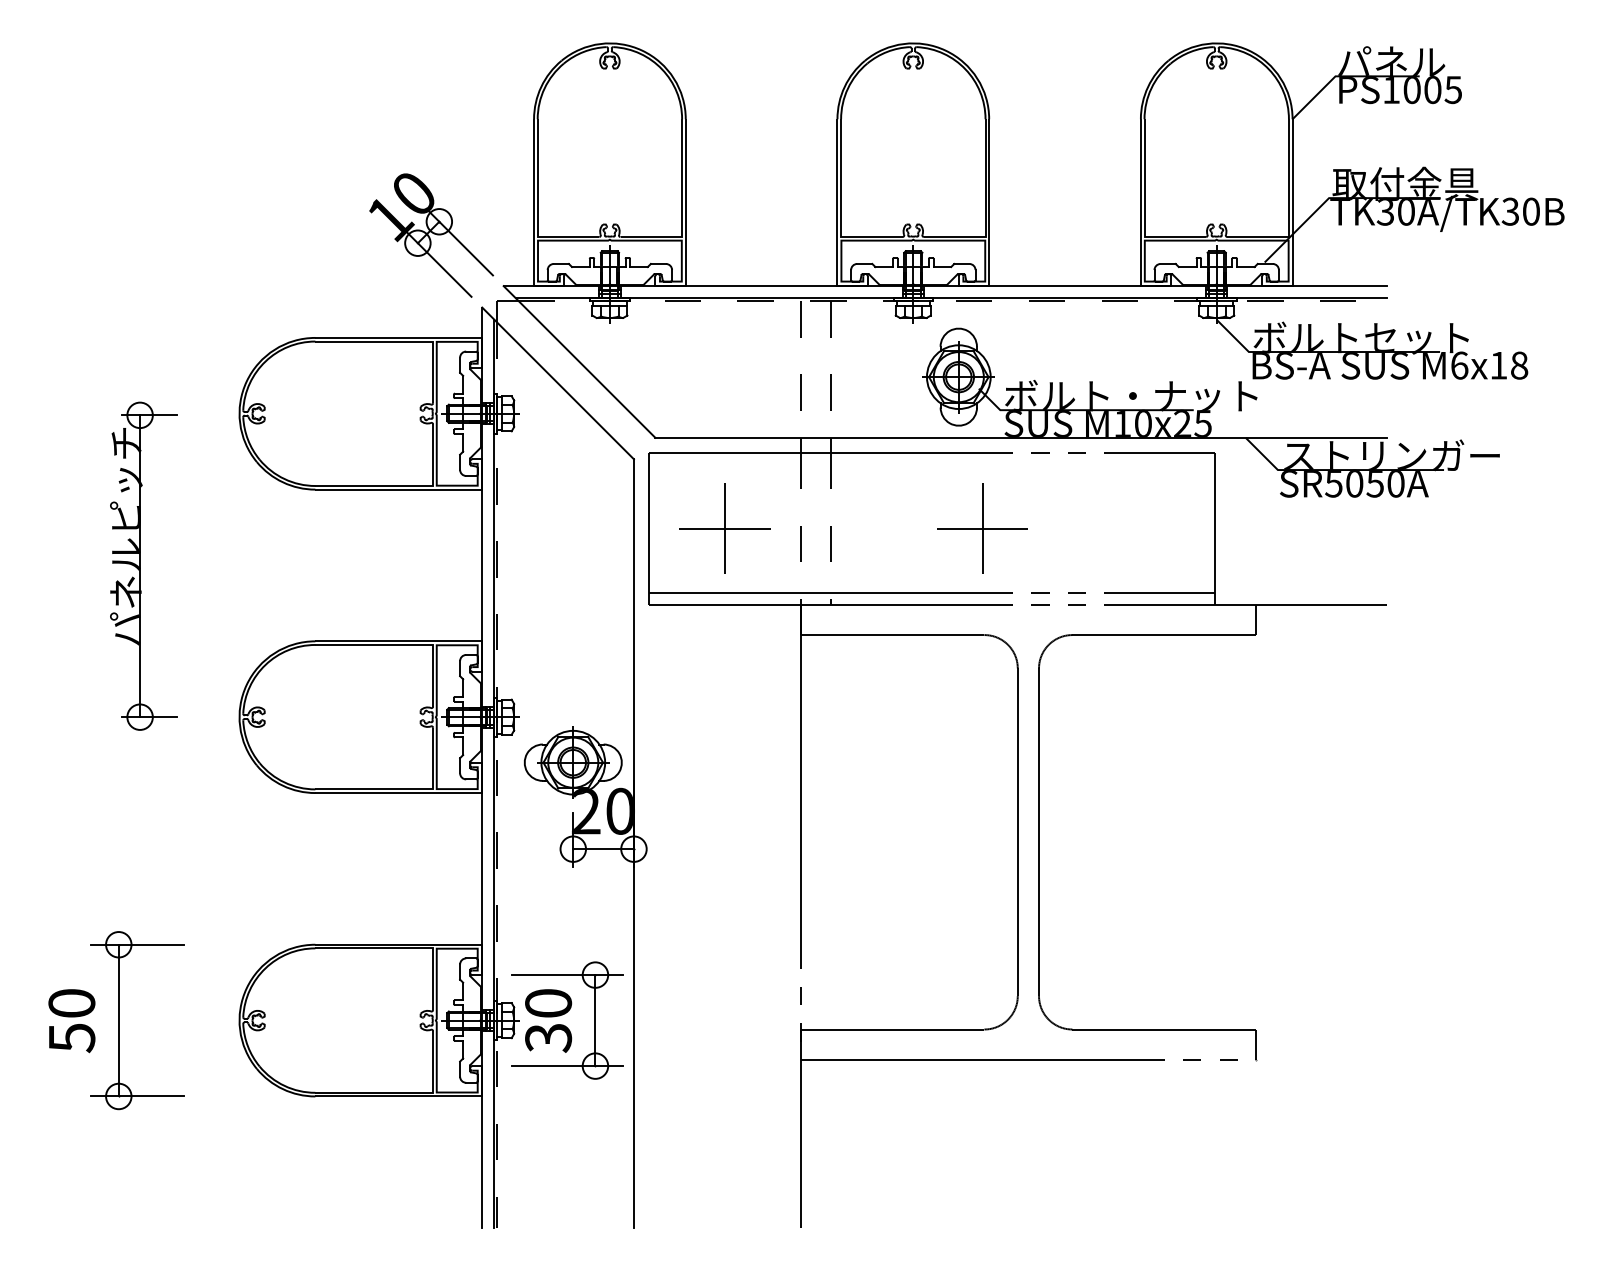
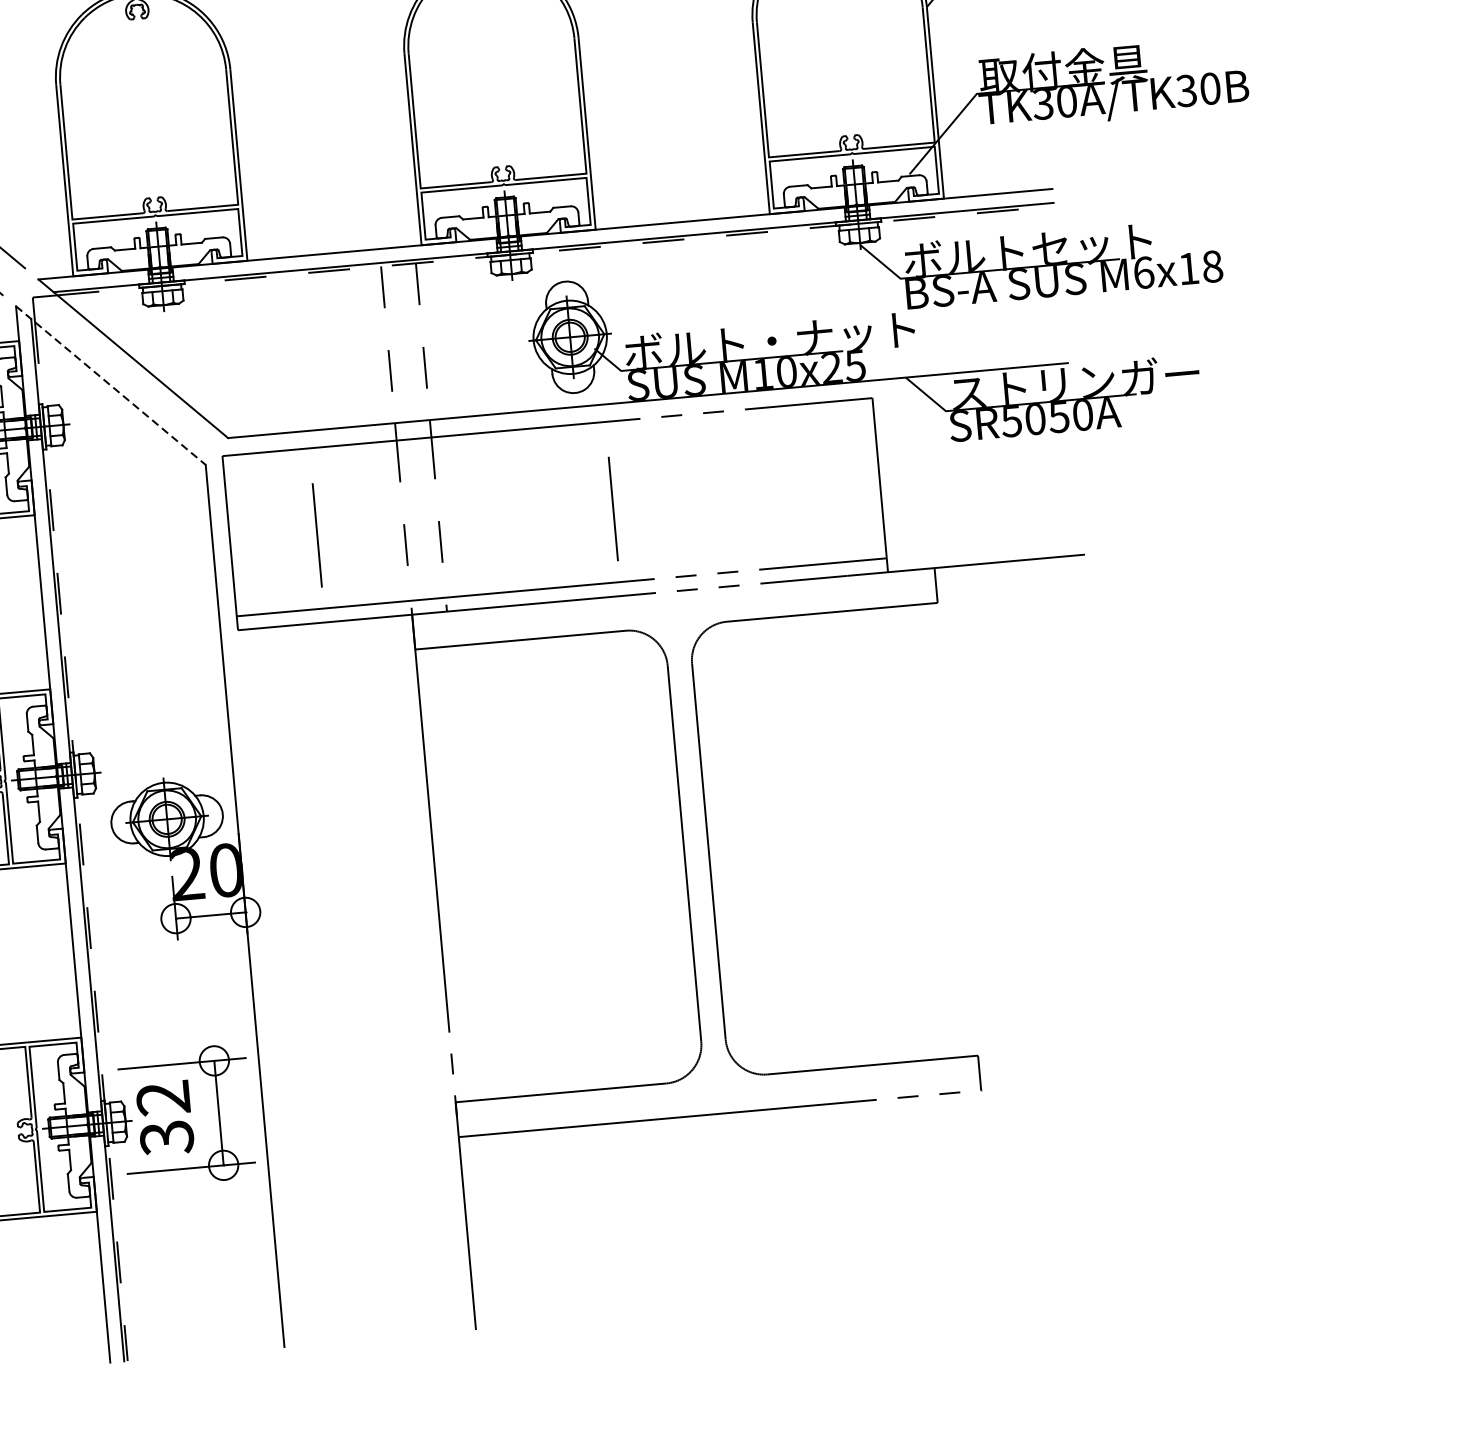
line: (558, 383) -> (111, 385), solid -> dashed
line: (724, 528) -> (316, 535), removed
line: (982, 528) -> (612, 508), removed
text: (548, 1003) -> (163, 1098), 30 -> 32

